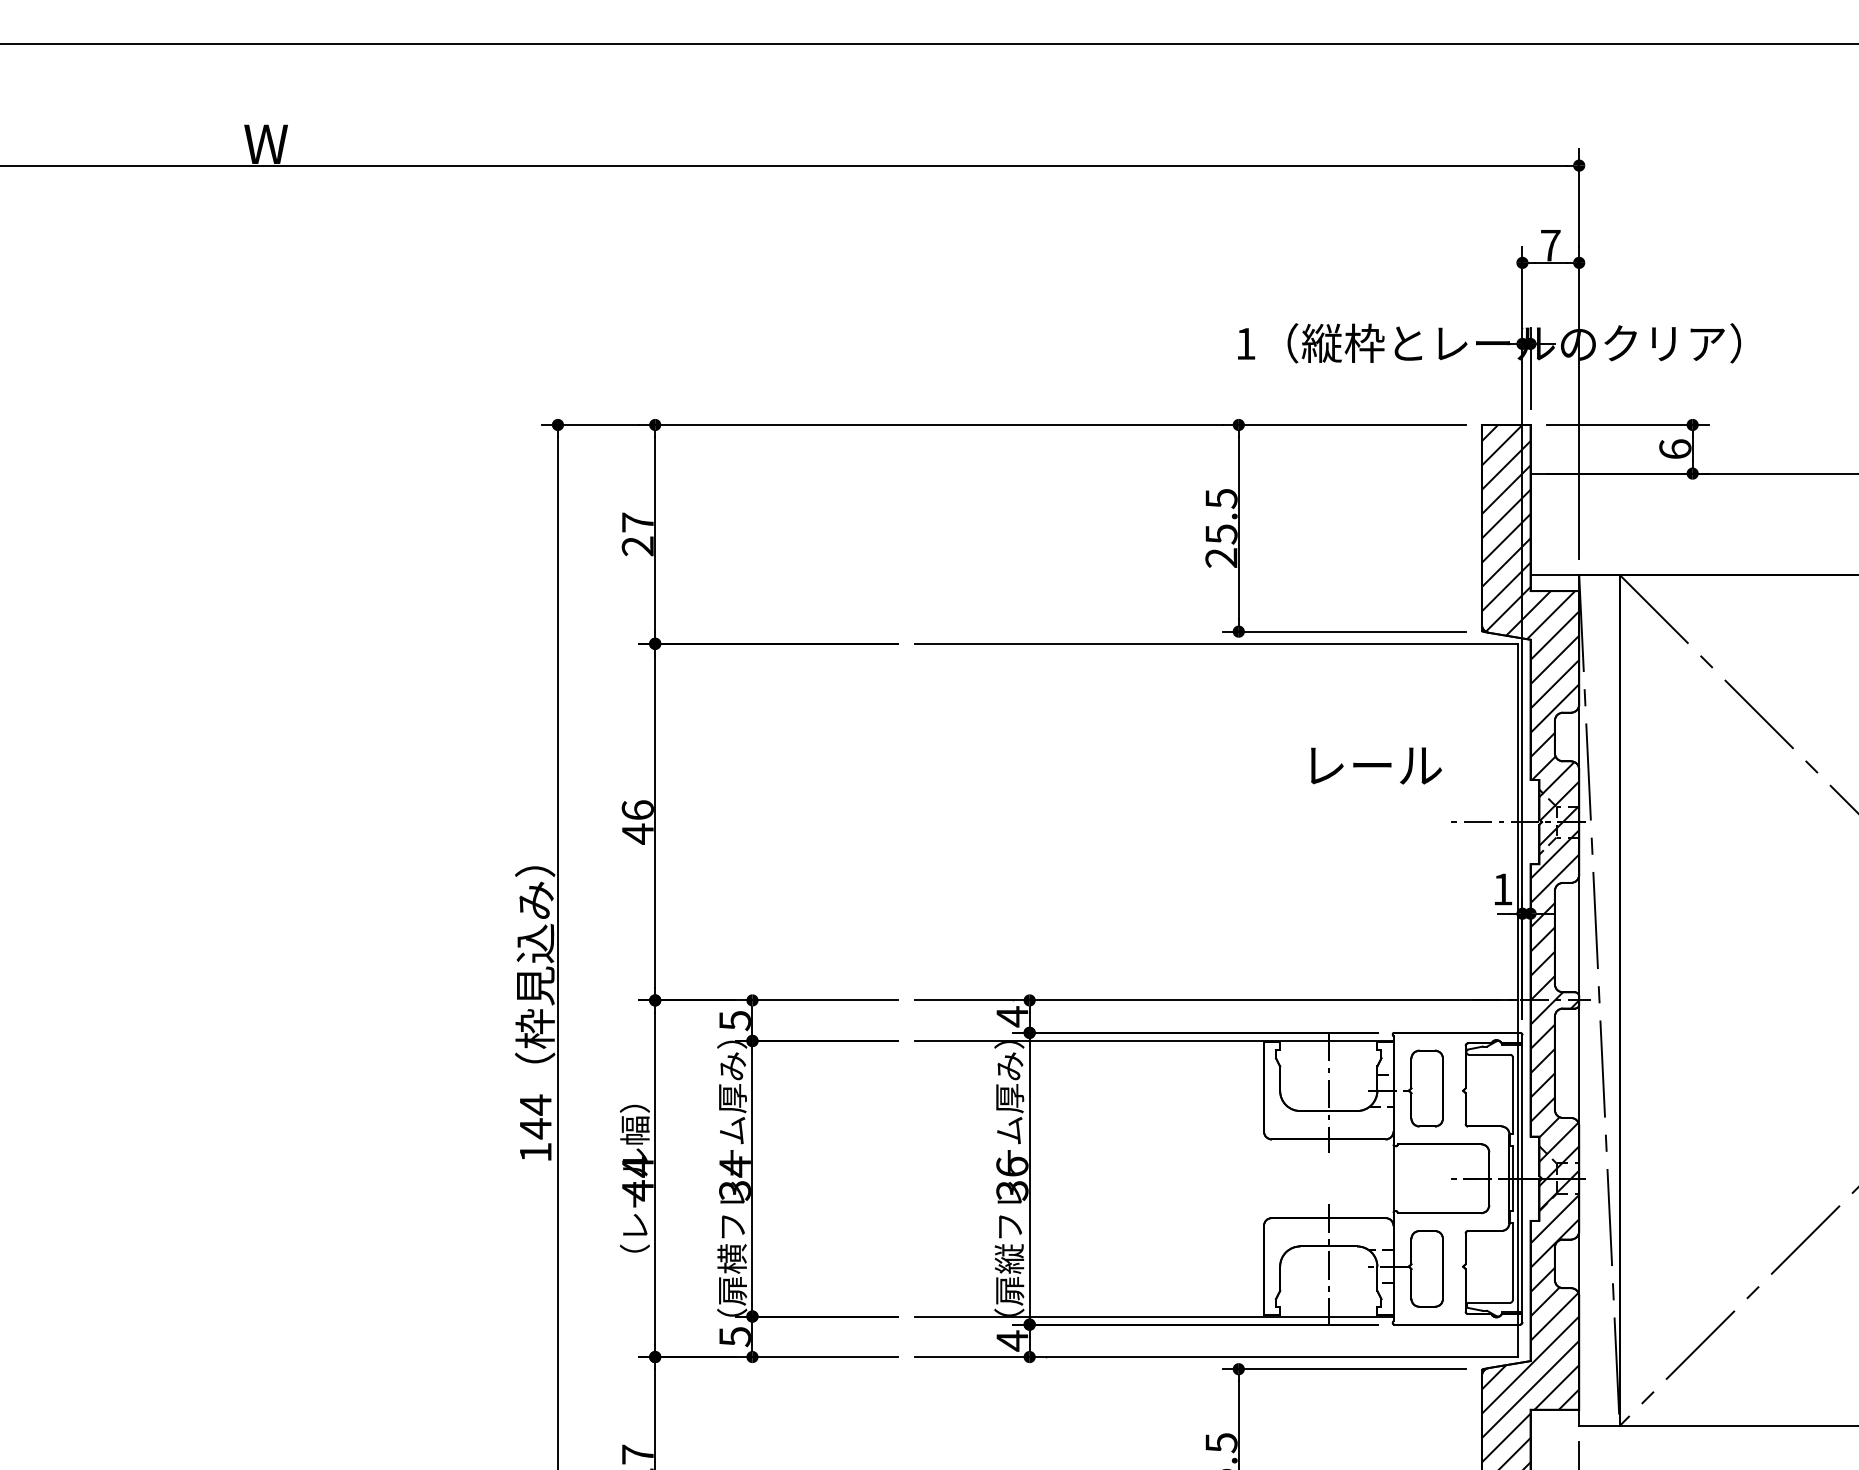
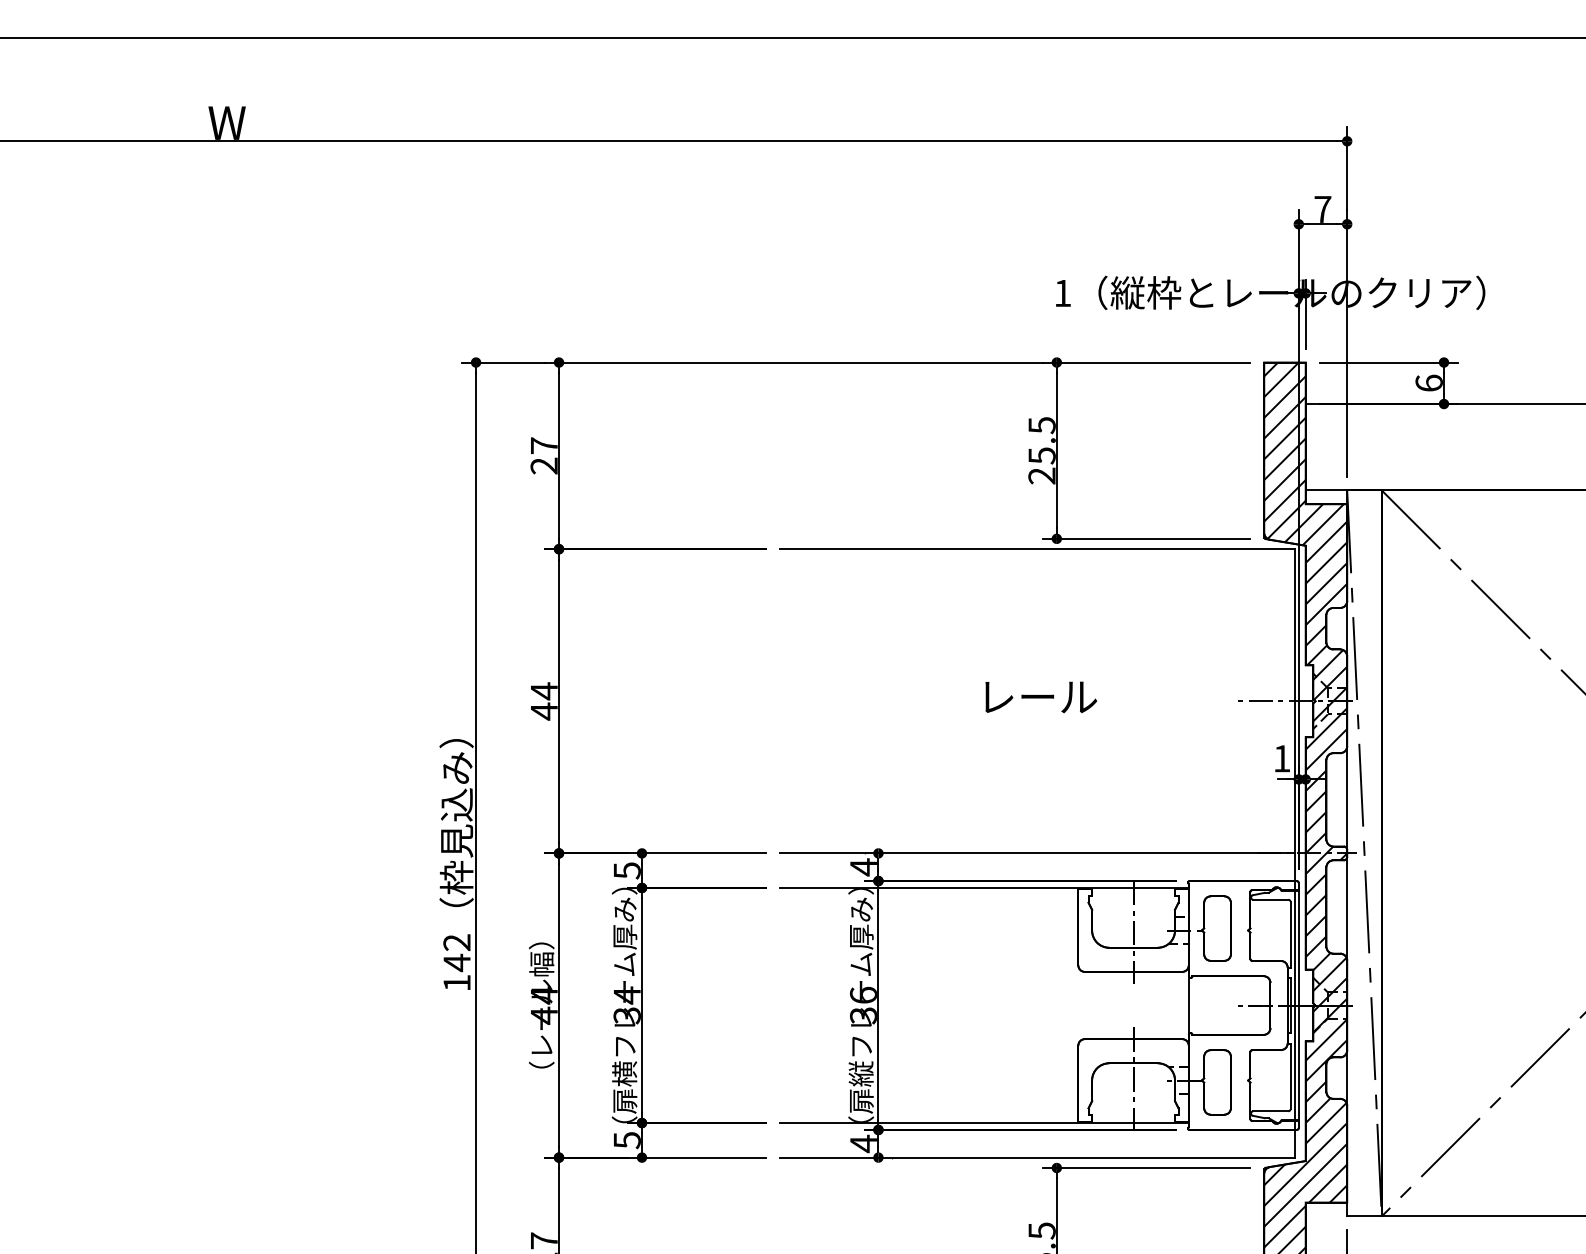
text: (1376, 766) -> (1041, 697), moved
text: (637, 810) -> (543, 691), 46 -> 44
text: (535, 1104) -> (456, 942), 144 -> 142

